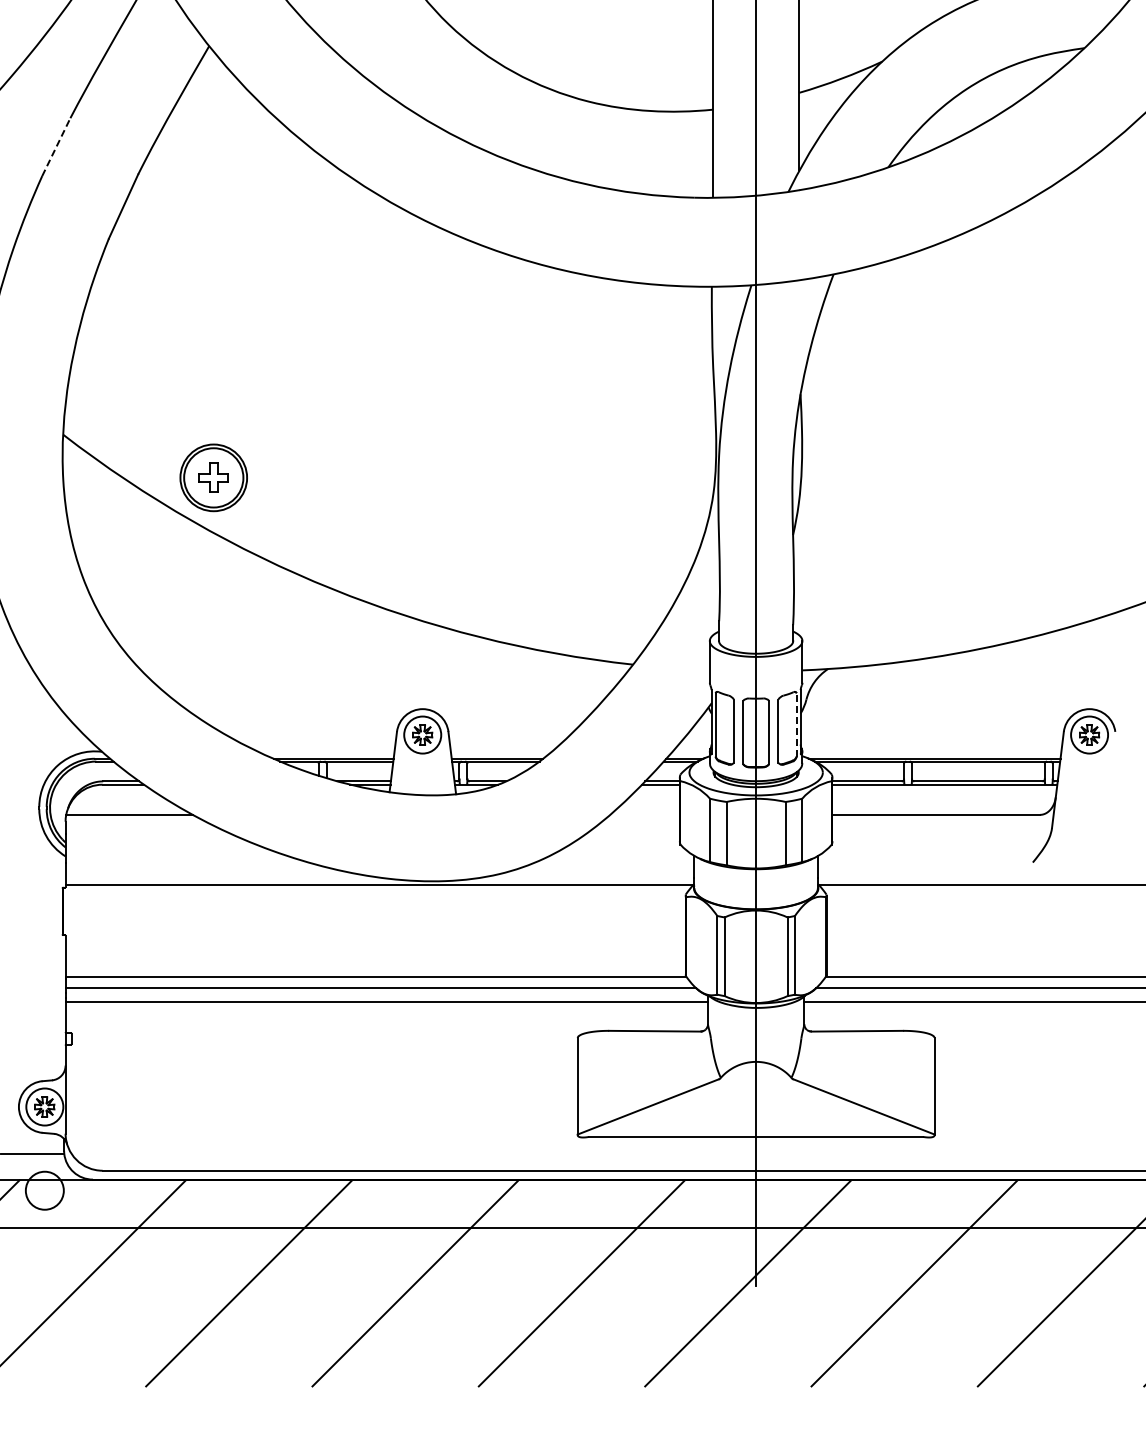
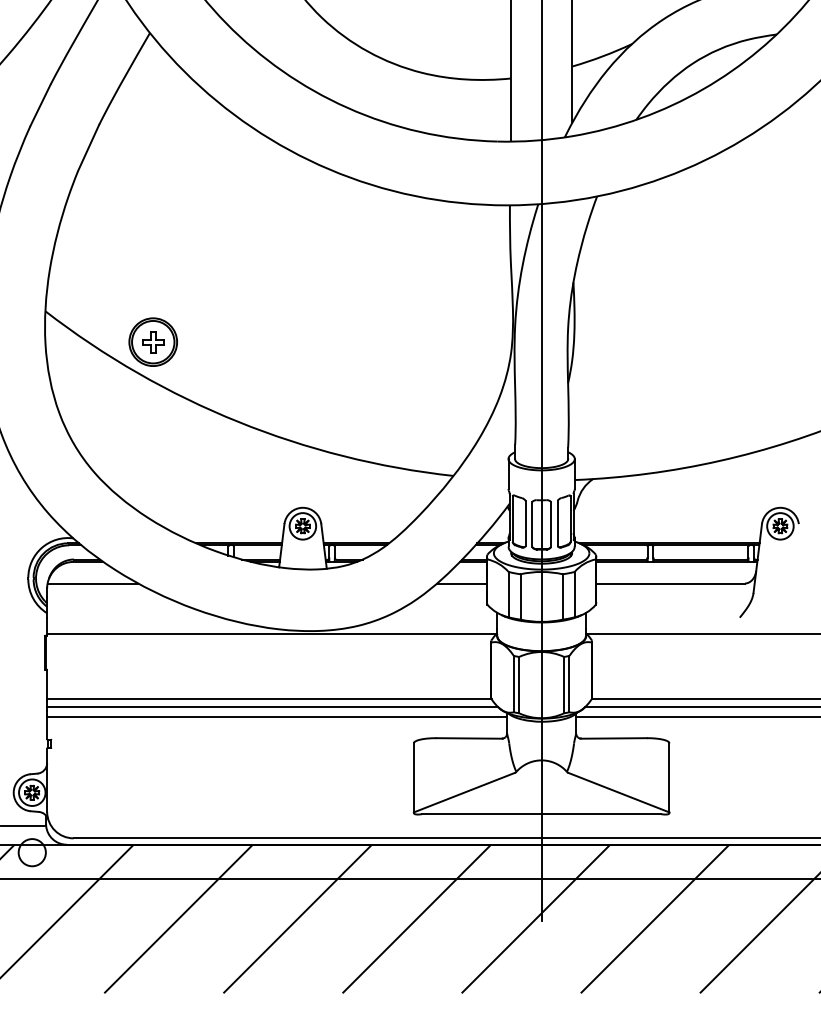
line: (56, 146) -> (40, 104), dashed -> solid
line: (796, 724) -> (570, 518), dashed -> solid
line: (644, 814) -> (461, 583), added

